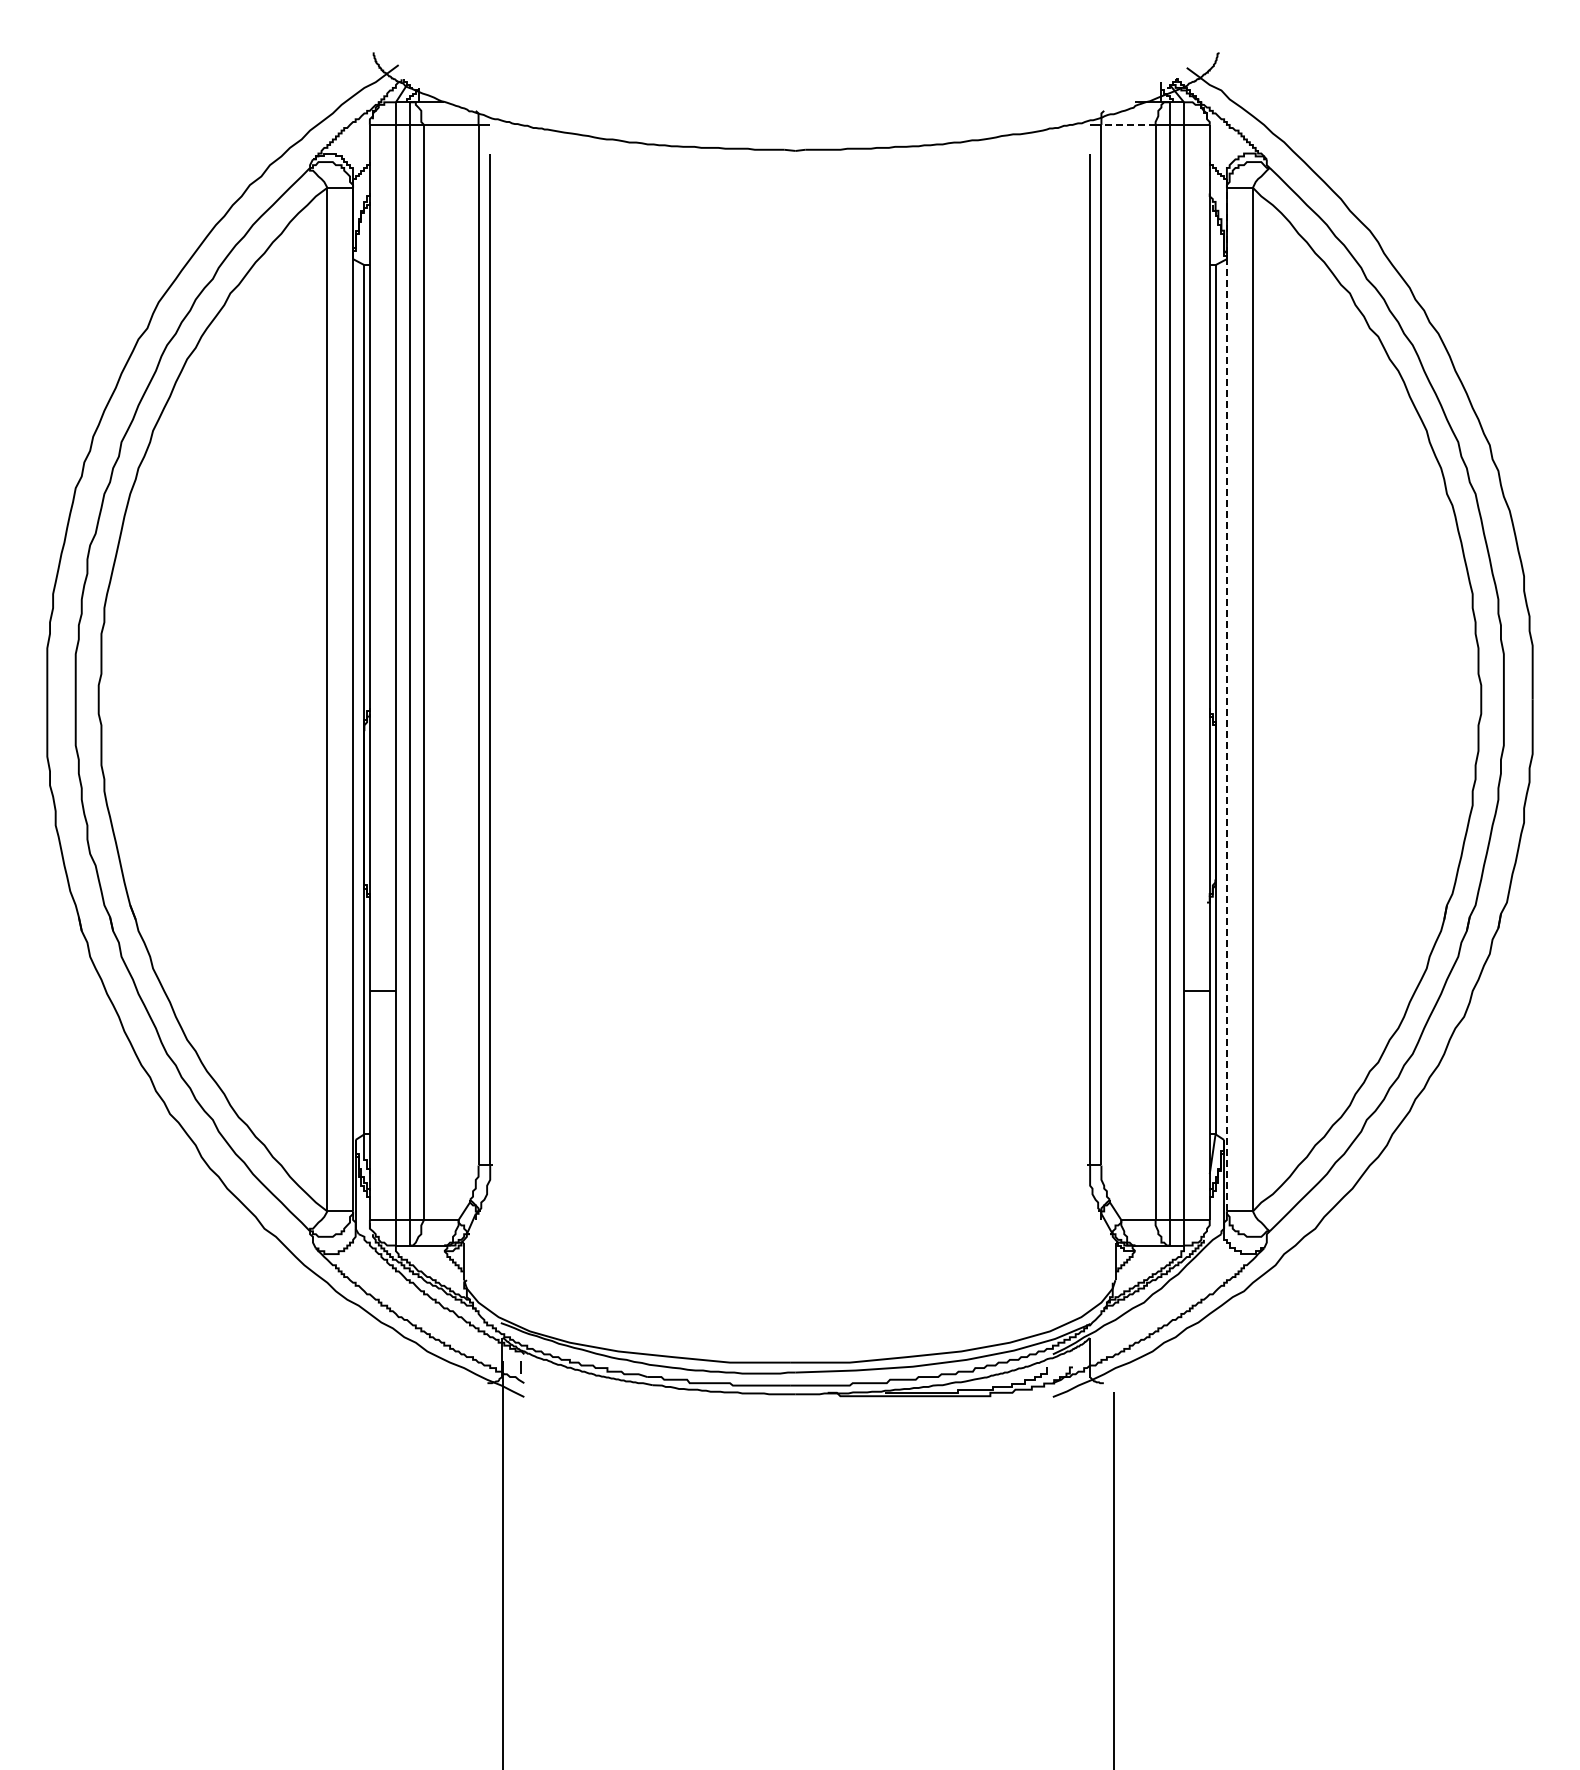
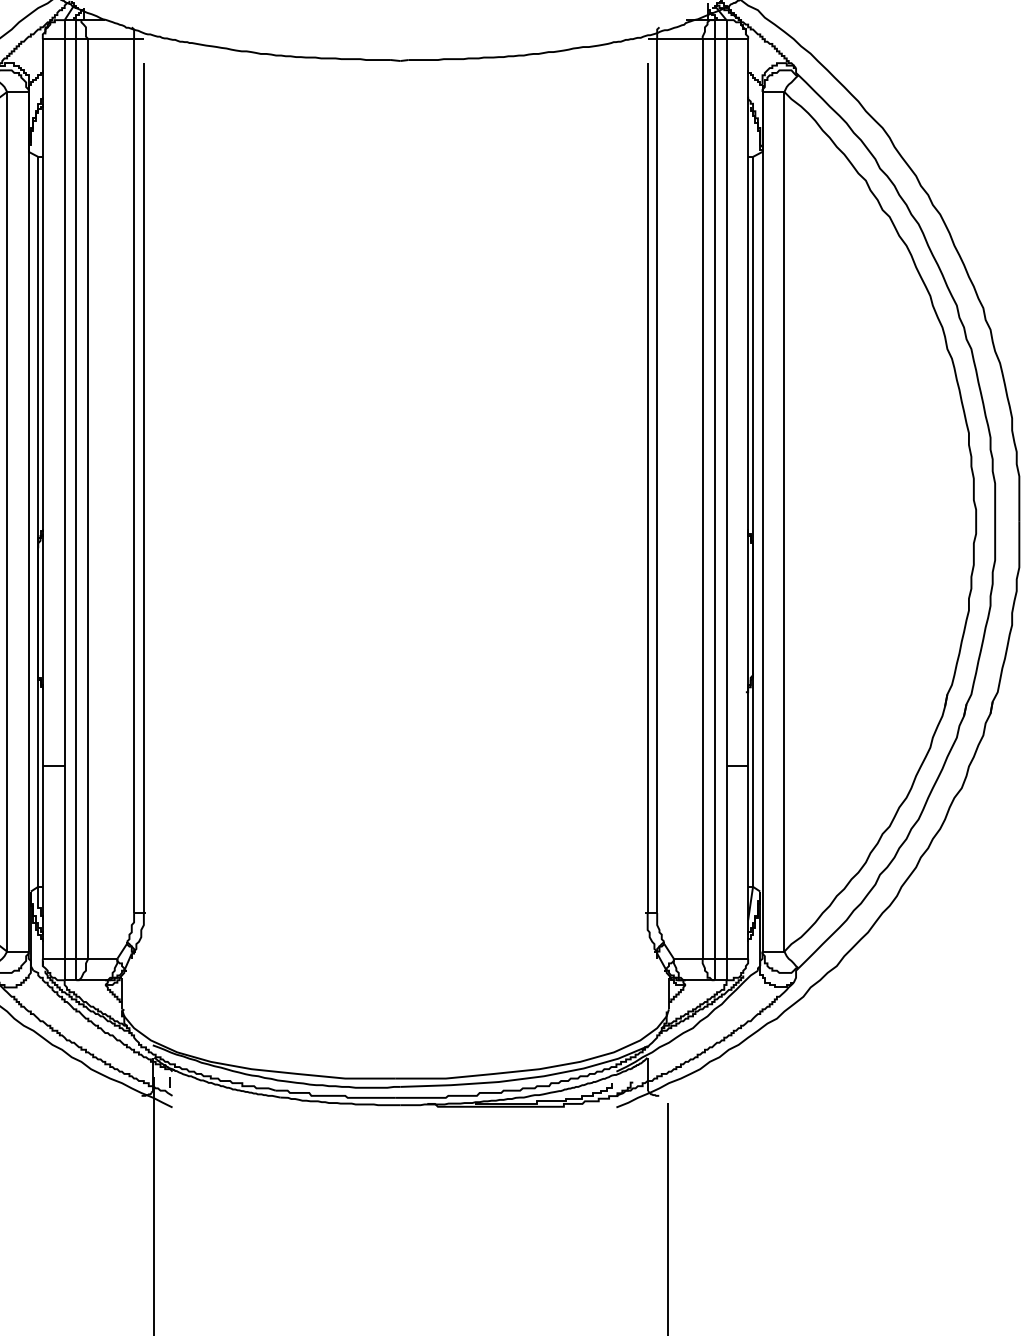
line: (1128, 124) -> (679, 38), dashed -> solid
line: (1226, 699) -> (762, 521), dashed -> solid

